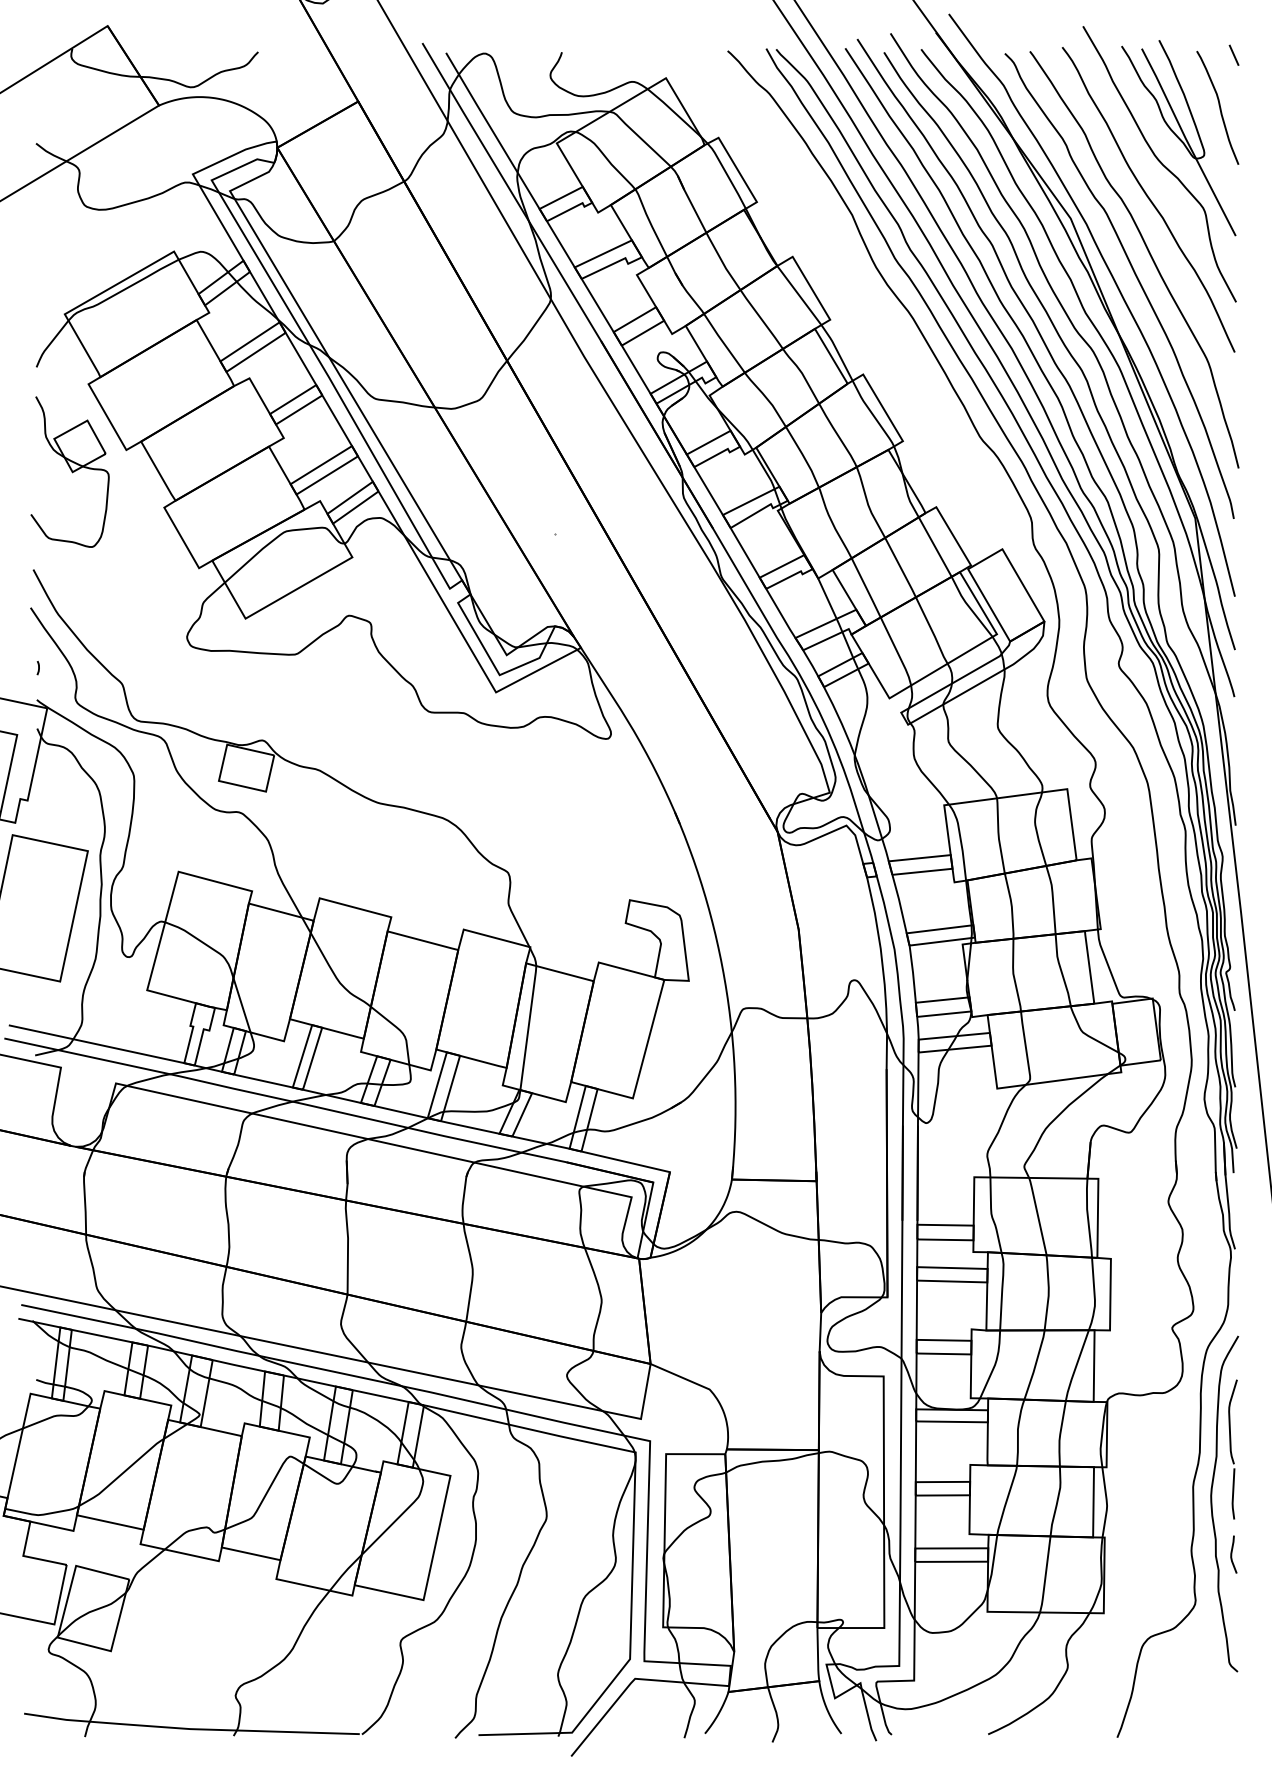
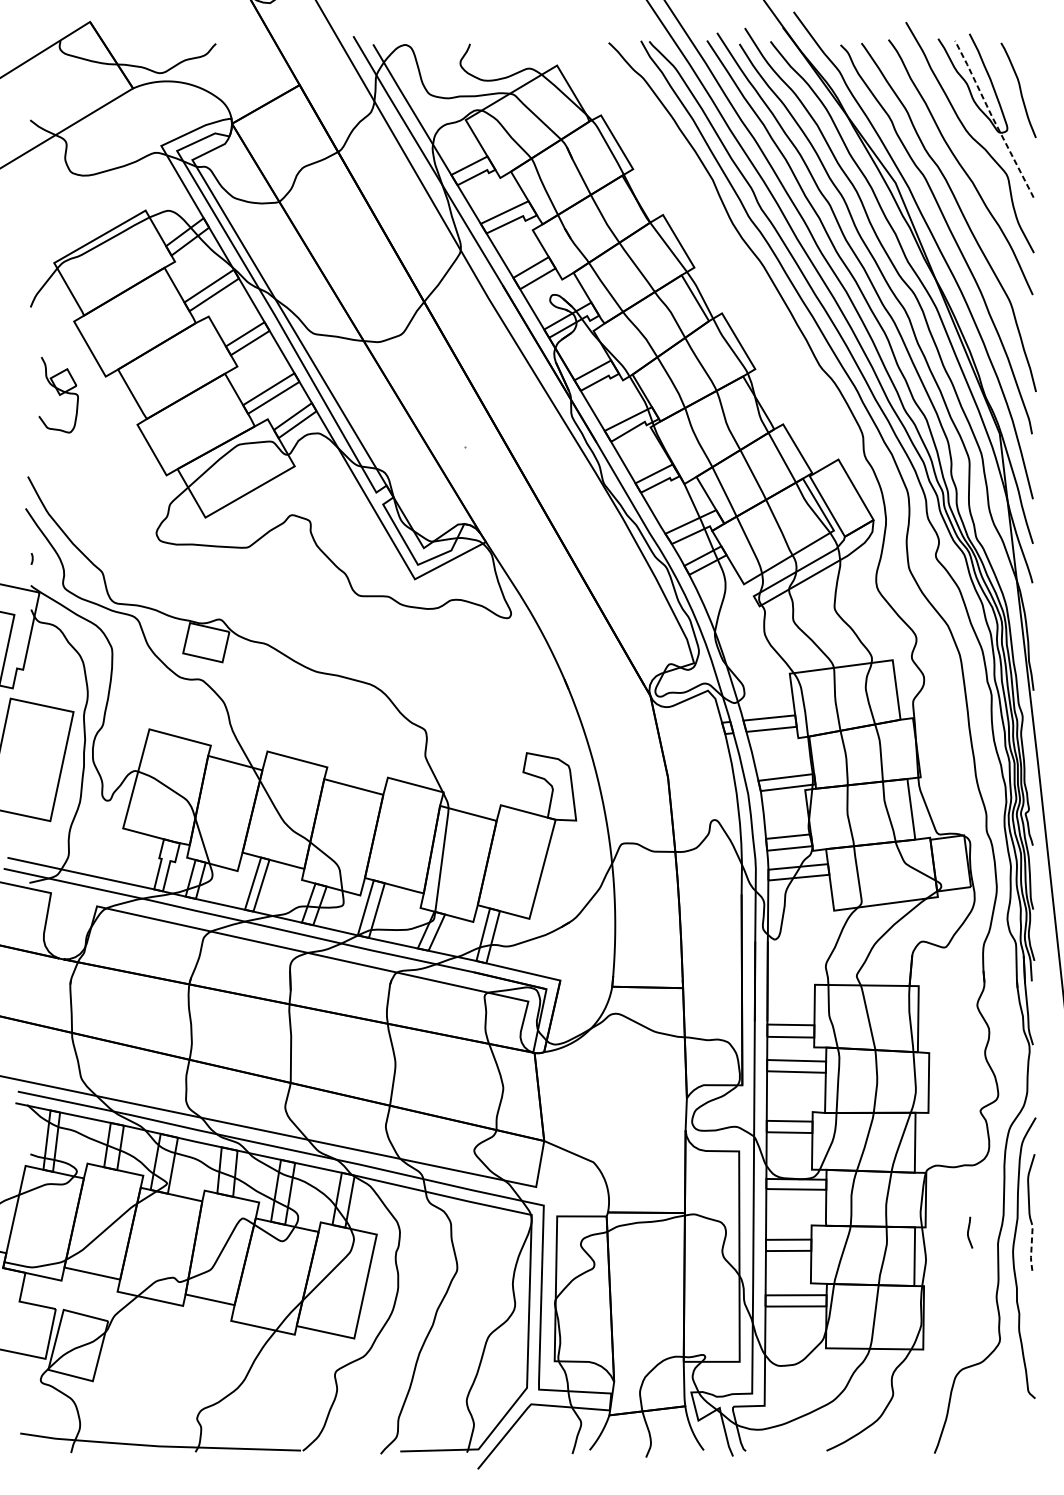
line: (1233, 54) -> (1031, 45), removed
line: (1187, 141) -> (993, 118), solid -> dashed
part: (69, 471) -> (58, 394), size x0.6
line: (1233, 1495) -> (1031, 1251), solid -> dashed
curve: (1232, 1554) -> (969, 1232), moved

